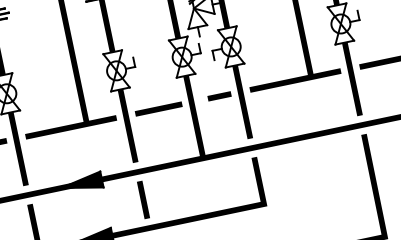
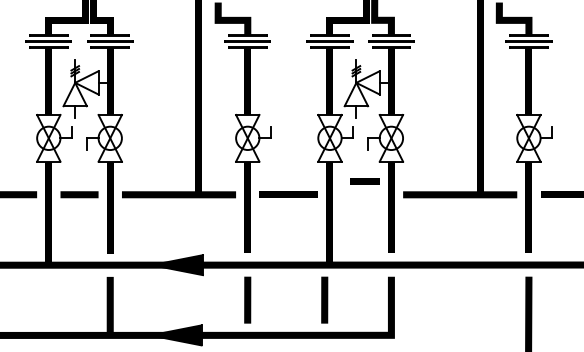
line: (219, 96) -> (364, 181), moved
line: (204, 186) -> (324, 299), added

